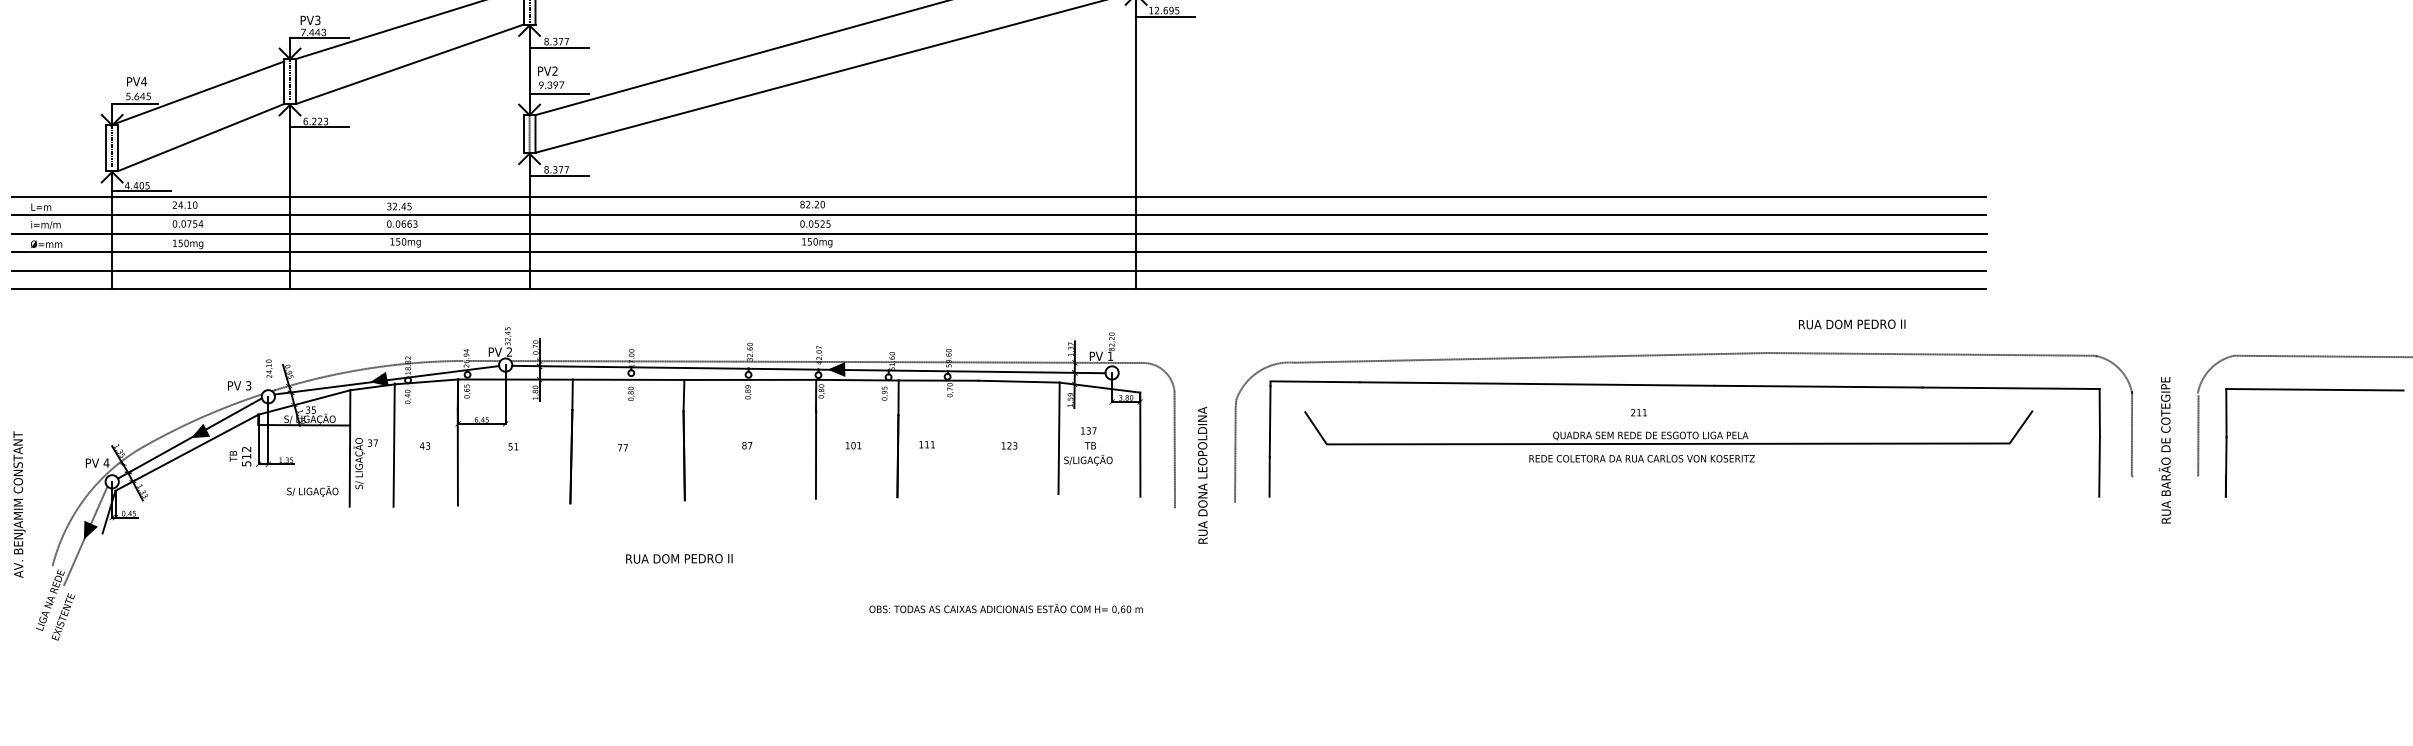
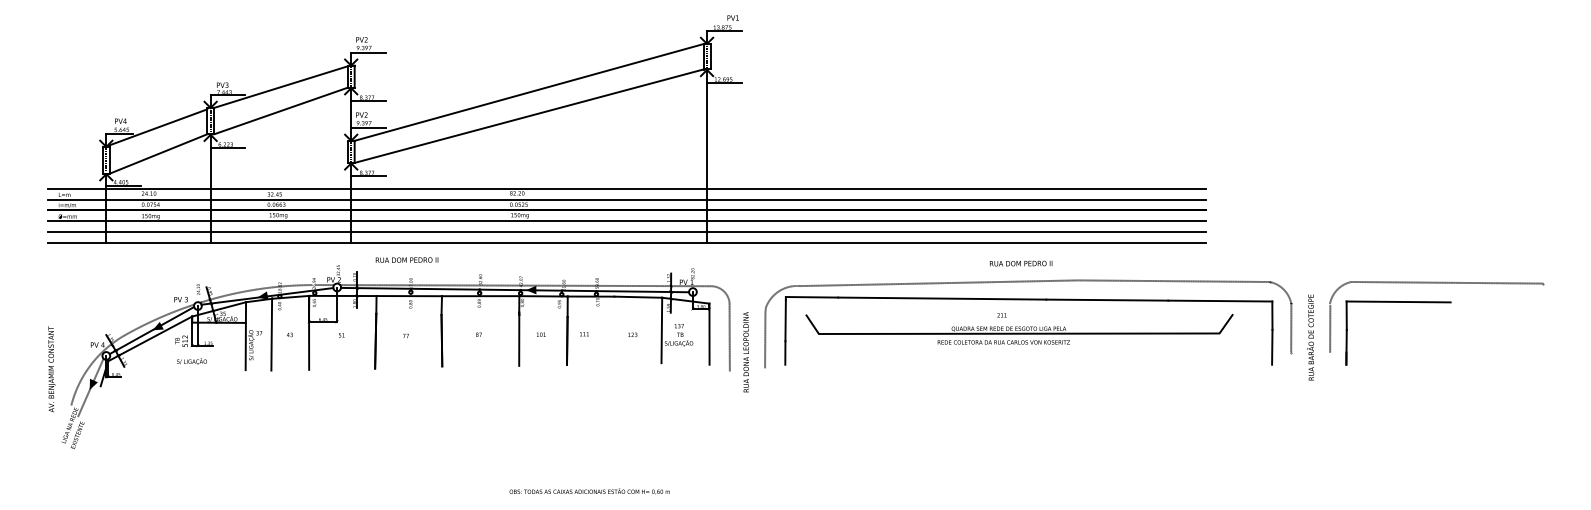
text: (1852, 324) -> (1021, 263), moved
text: (311, 491) -> (191, 361), moved
text: (678, 557) -> (406, 259), moved
text: (1005, 608) -> (589, 491), moved

